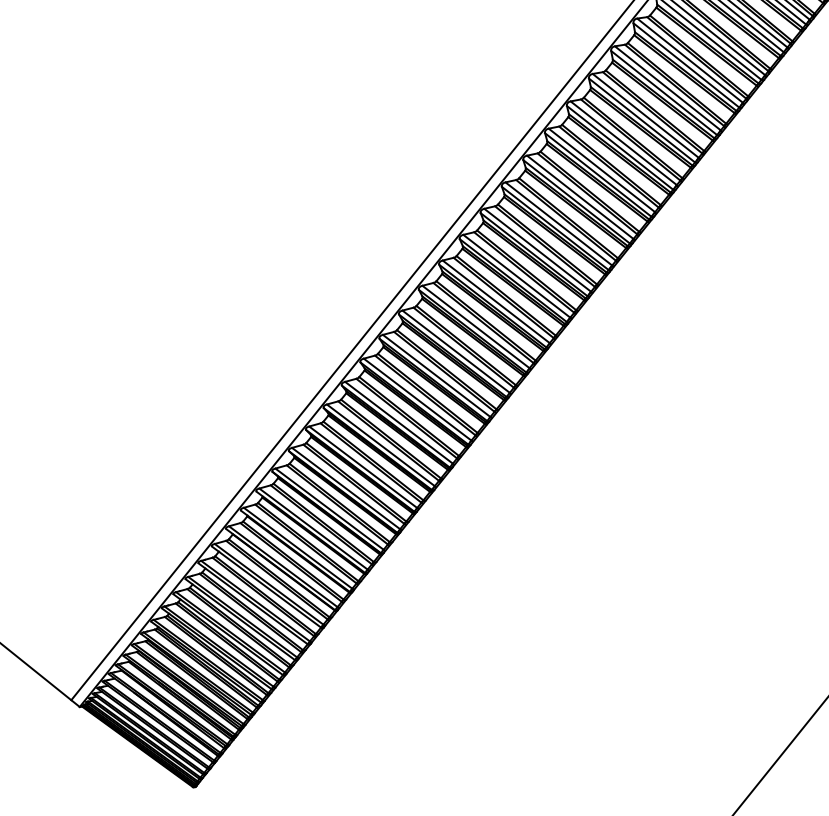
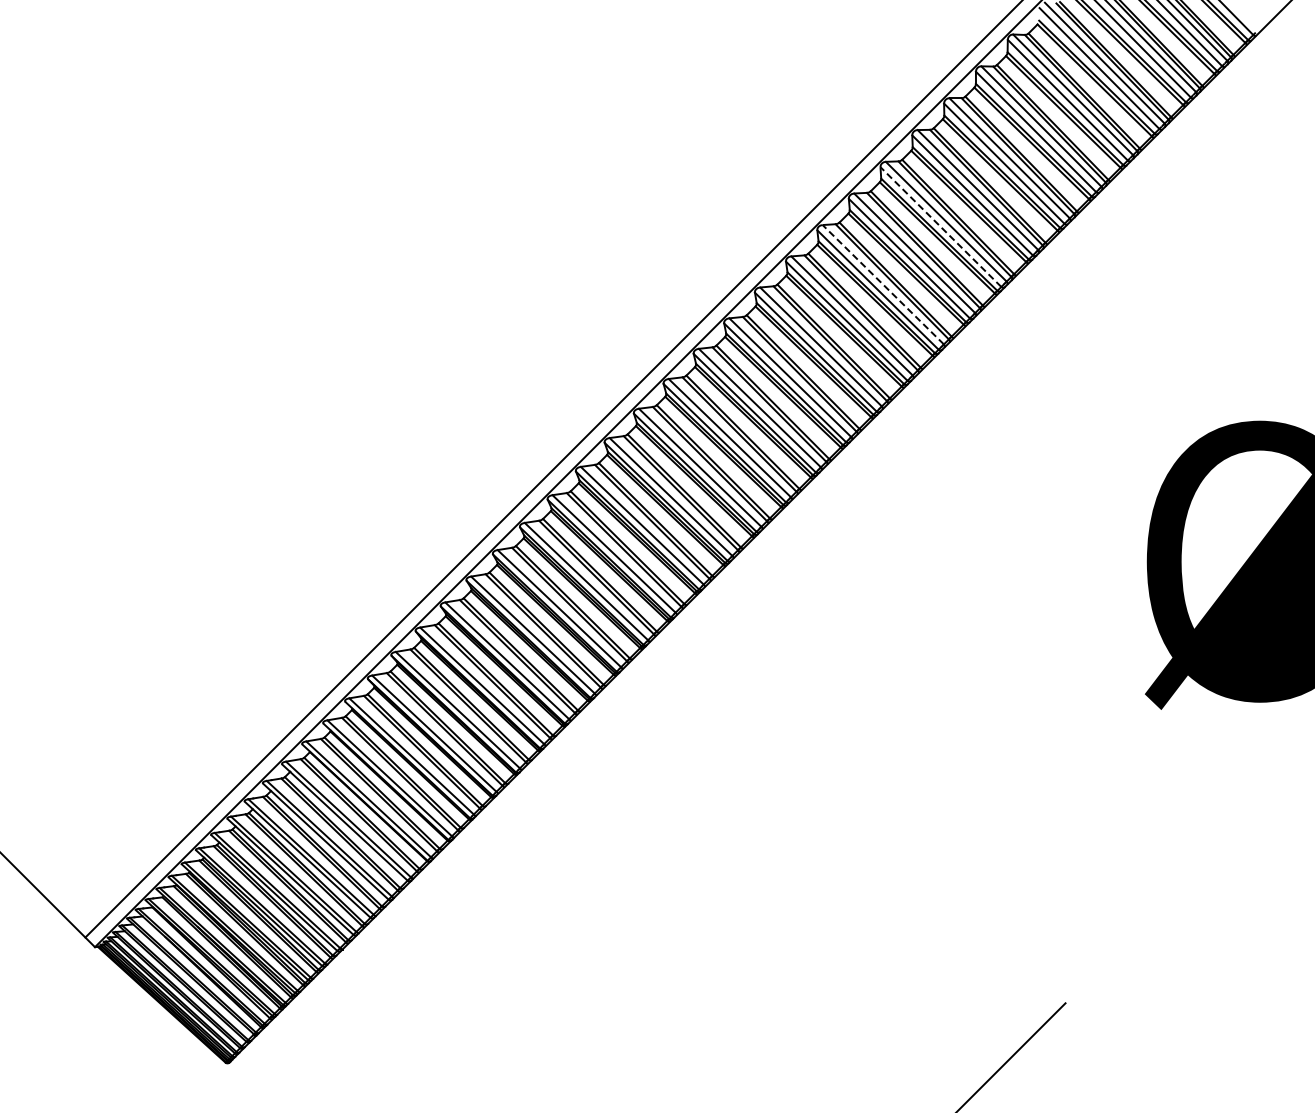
line: (685, 64) -> (940, 226), solid -> dashed
line: (645, 115) -> (882, 284), solid -> dashed

